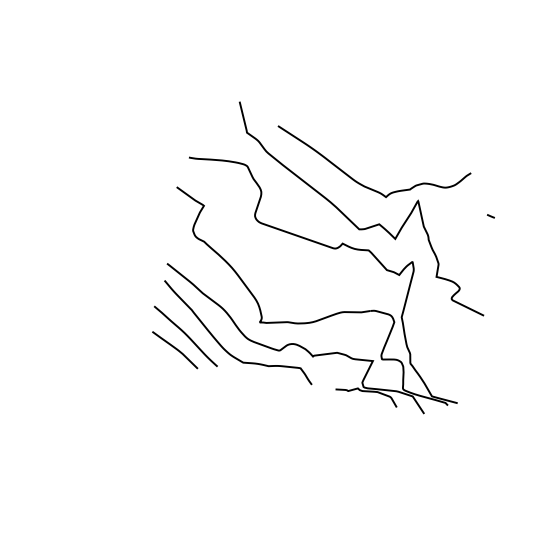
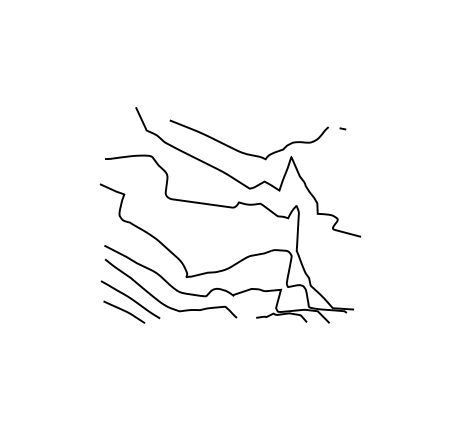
line: (490, 215) -> (342, 128), moved

